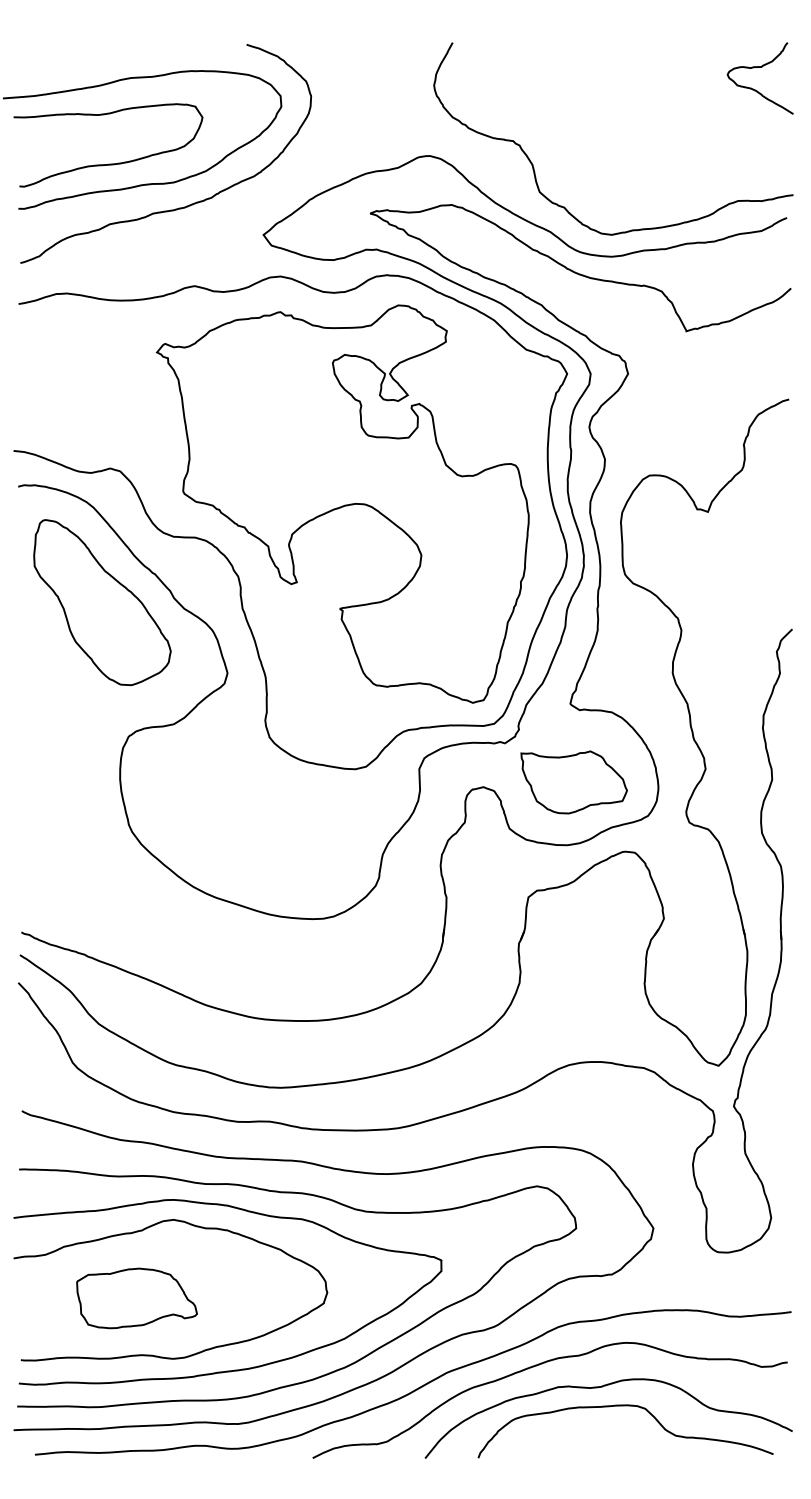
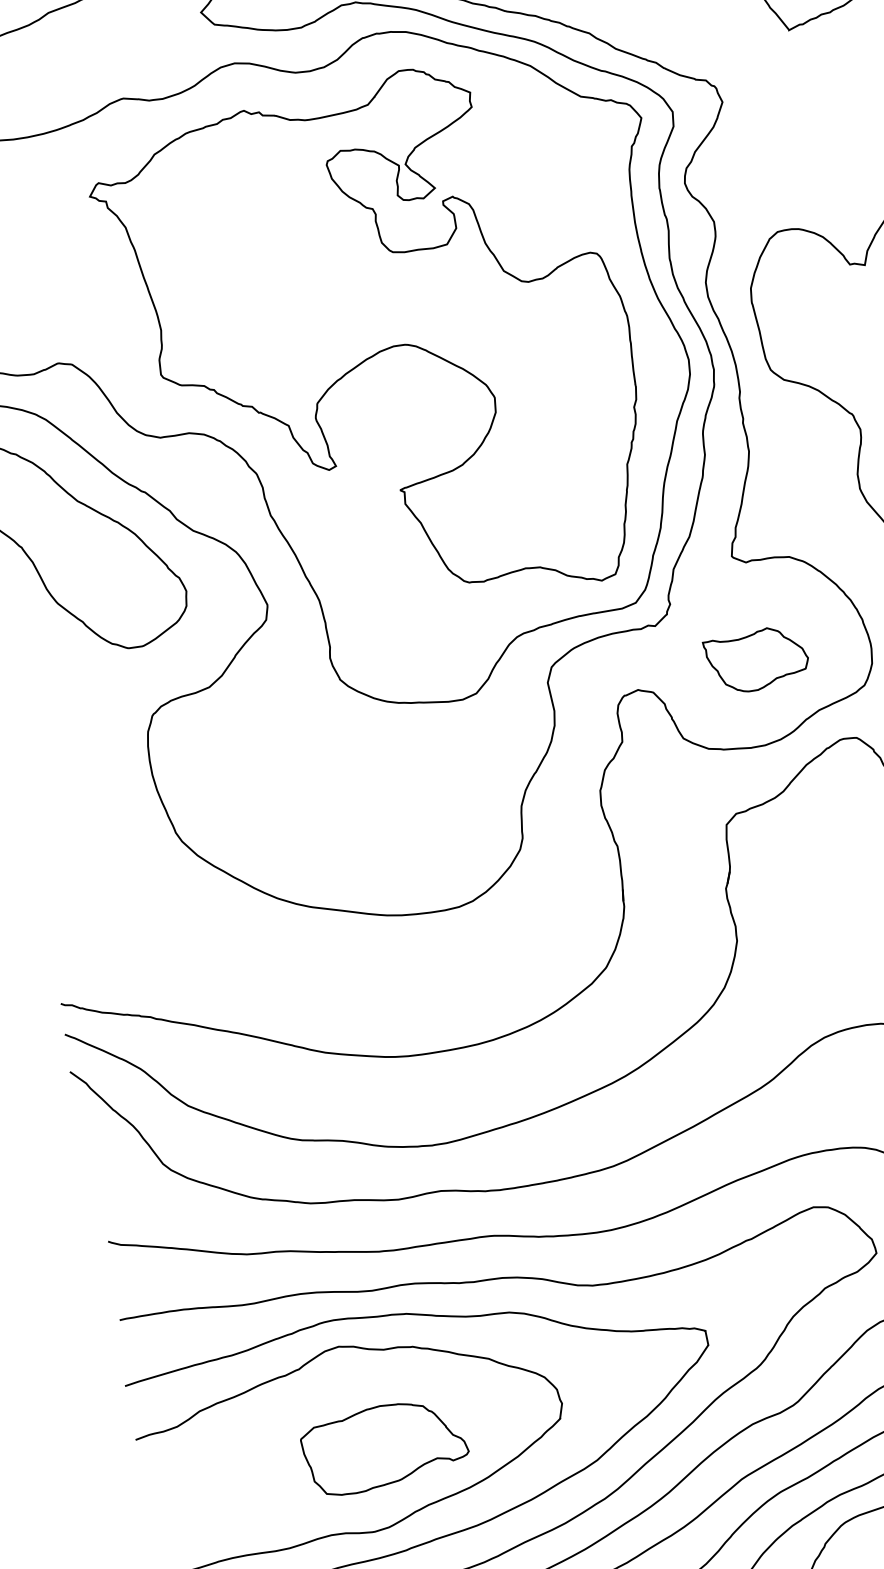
part: (573, 782) -> (756, 660), size x0.7
part: (136, 1298) -> (384, 1446), moved

